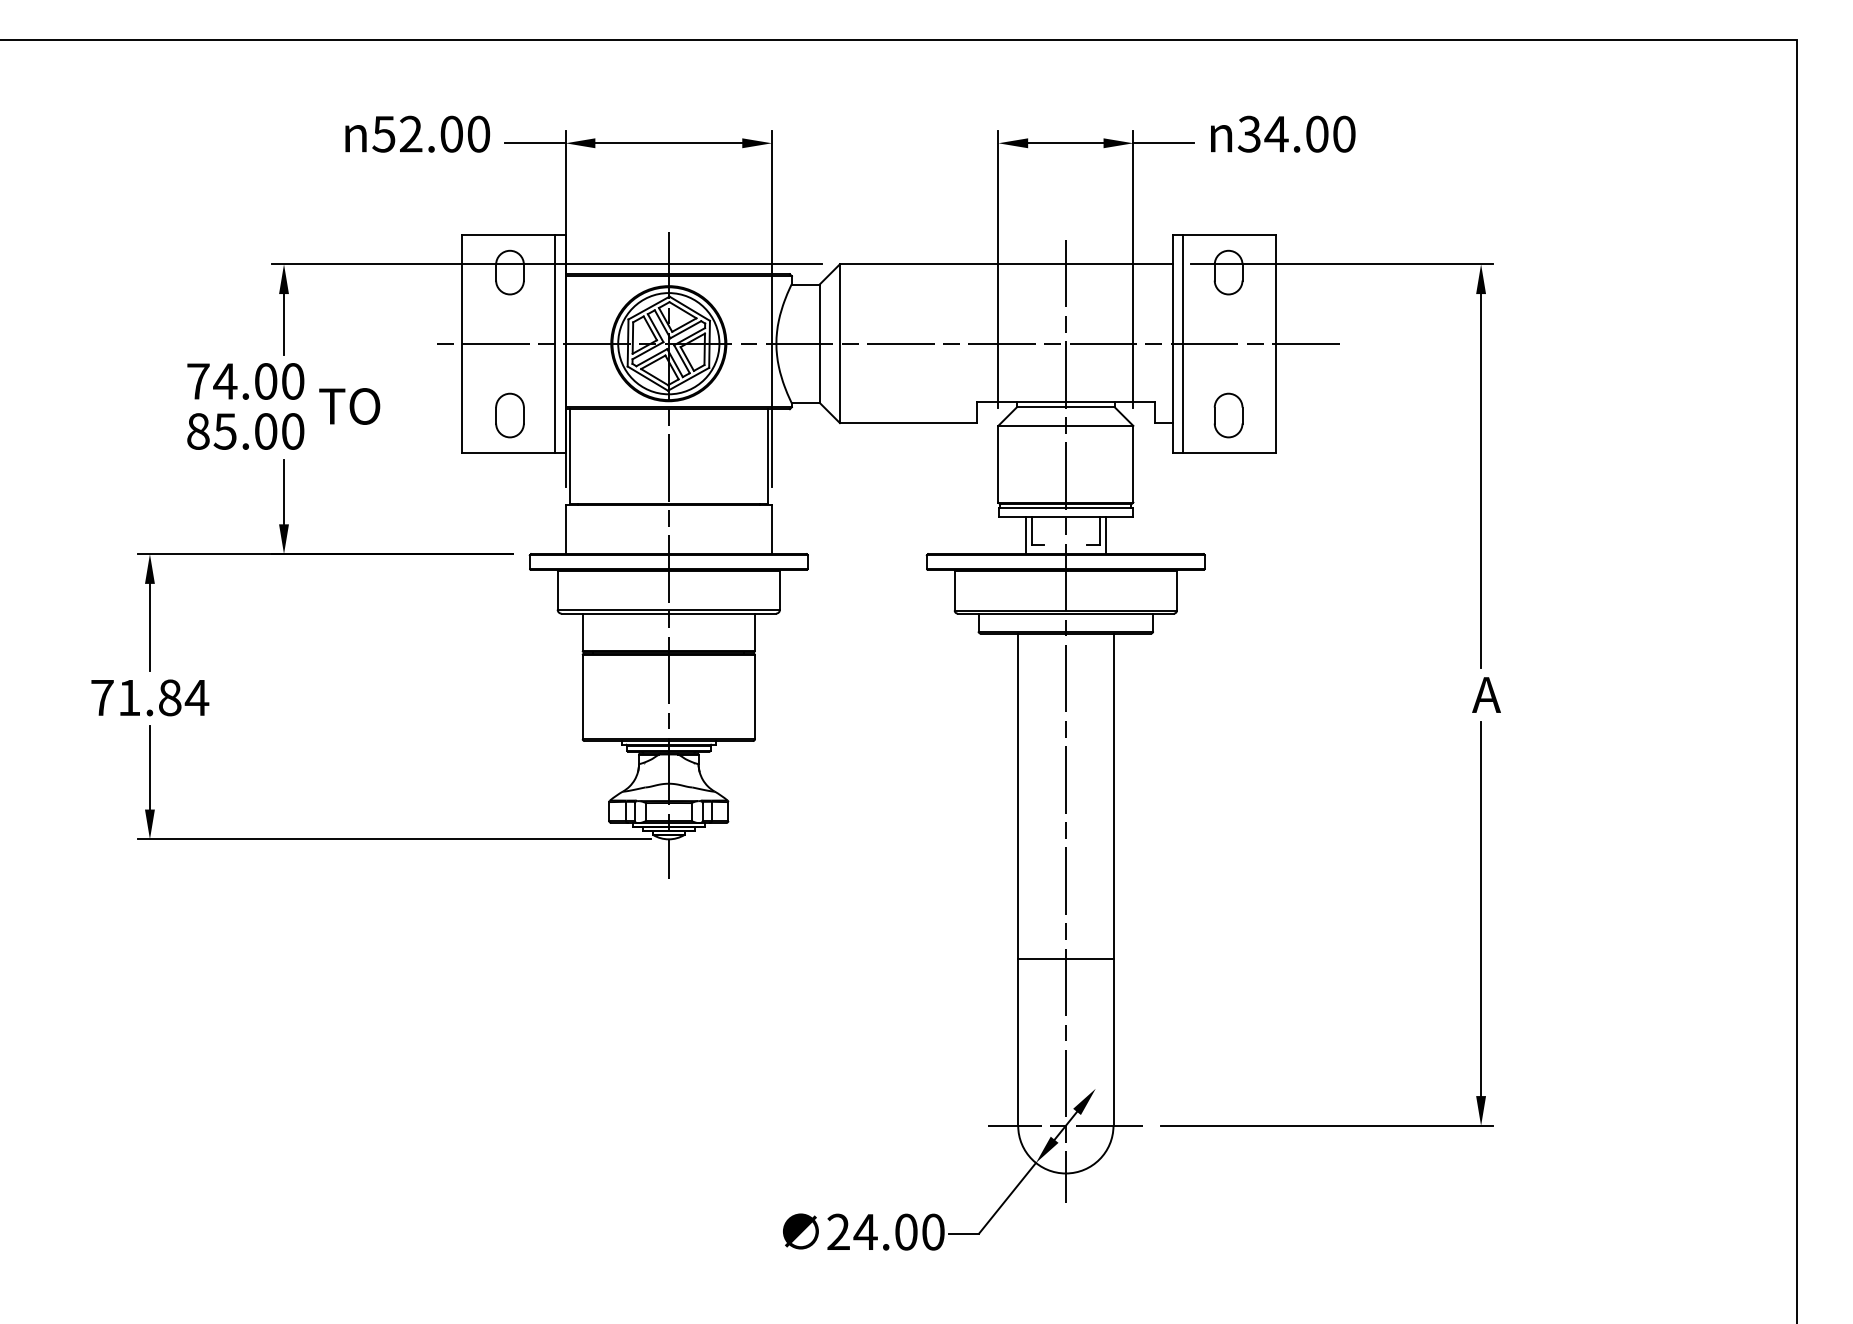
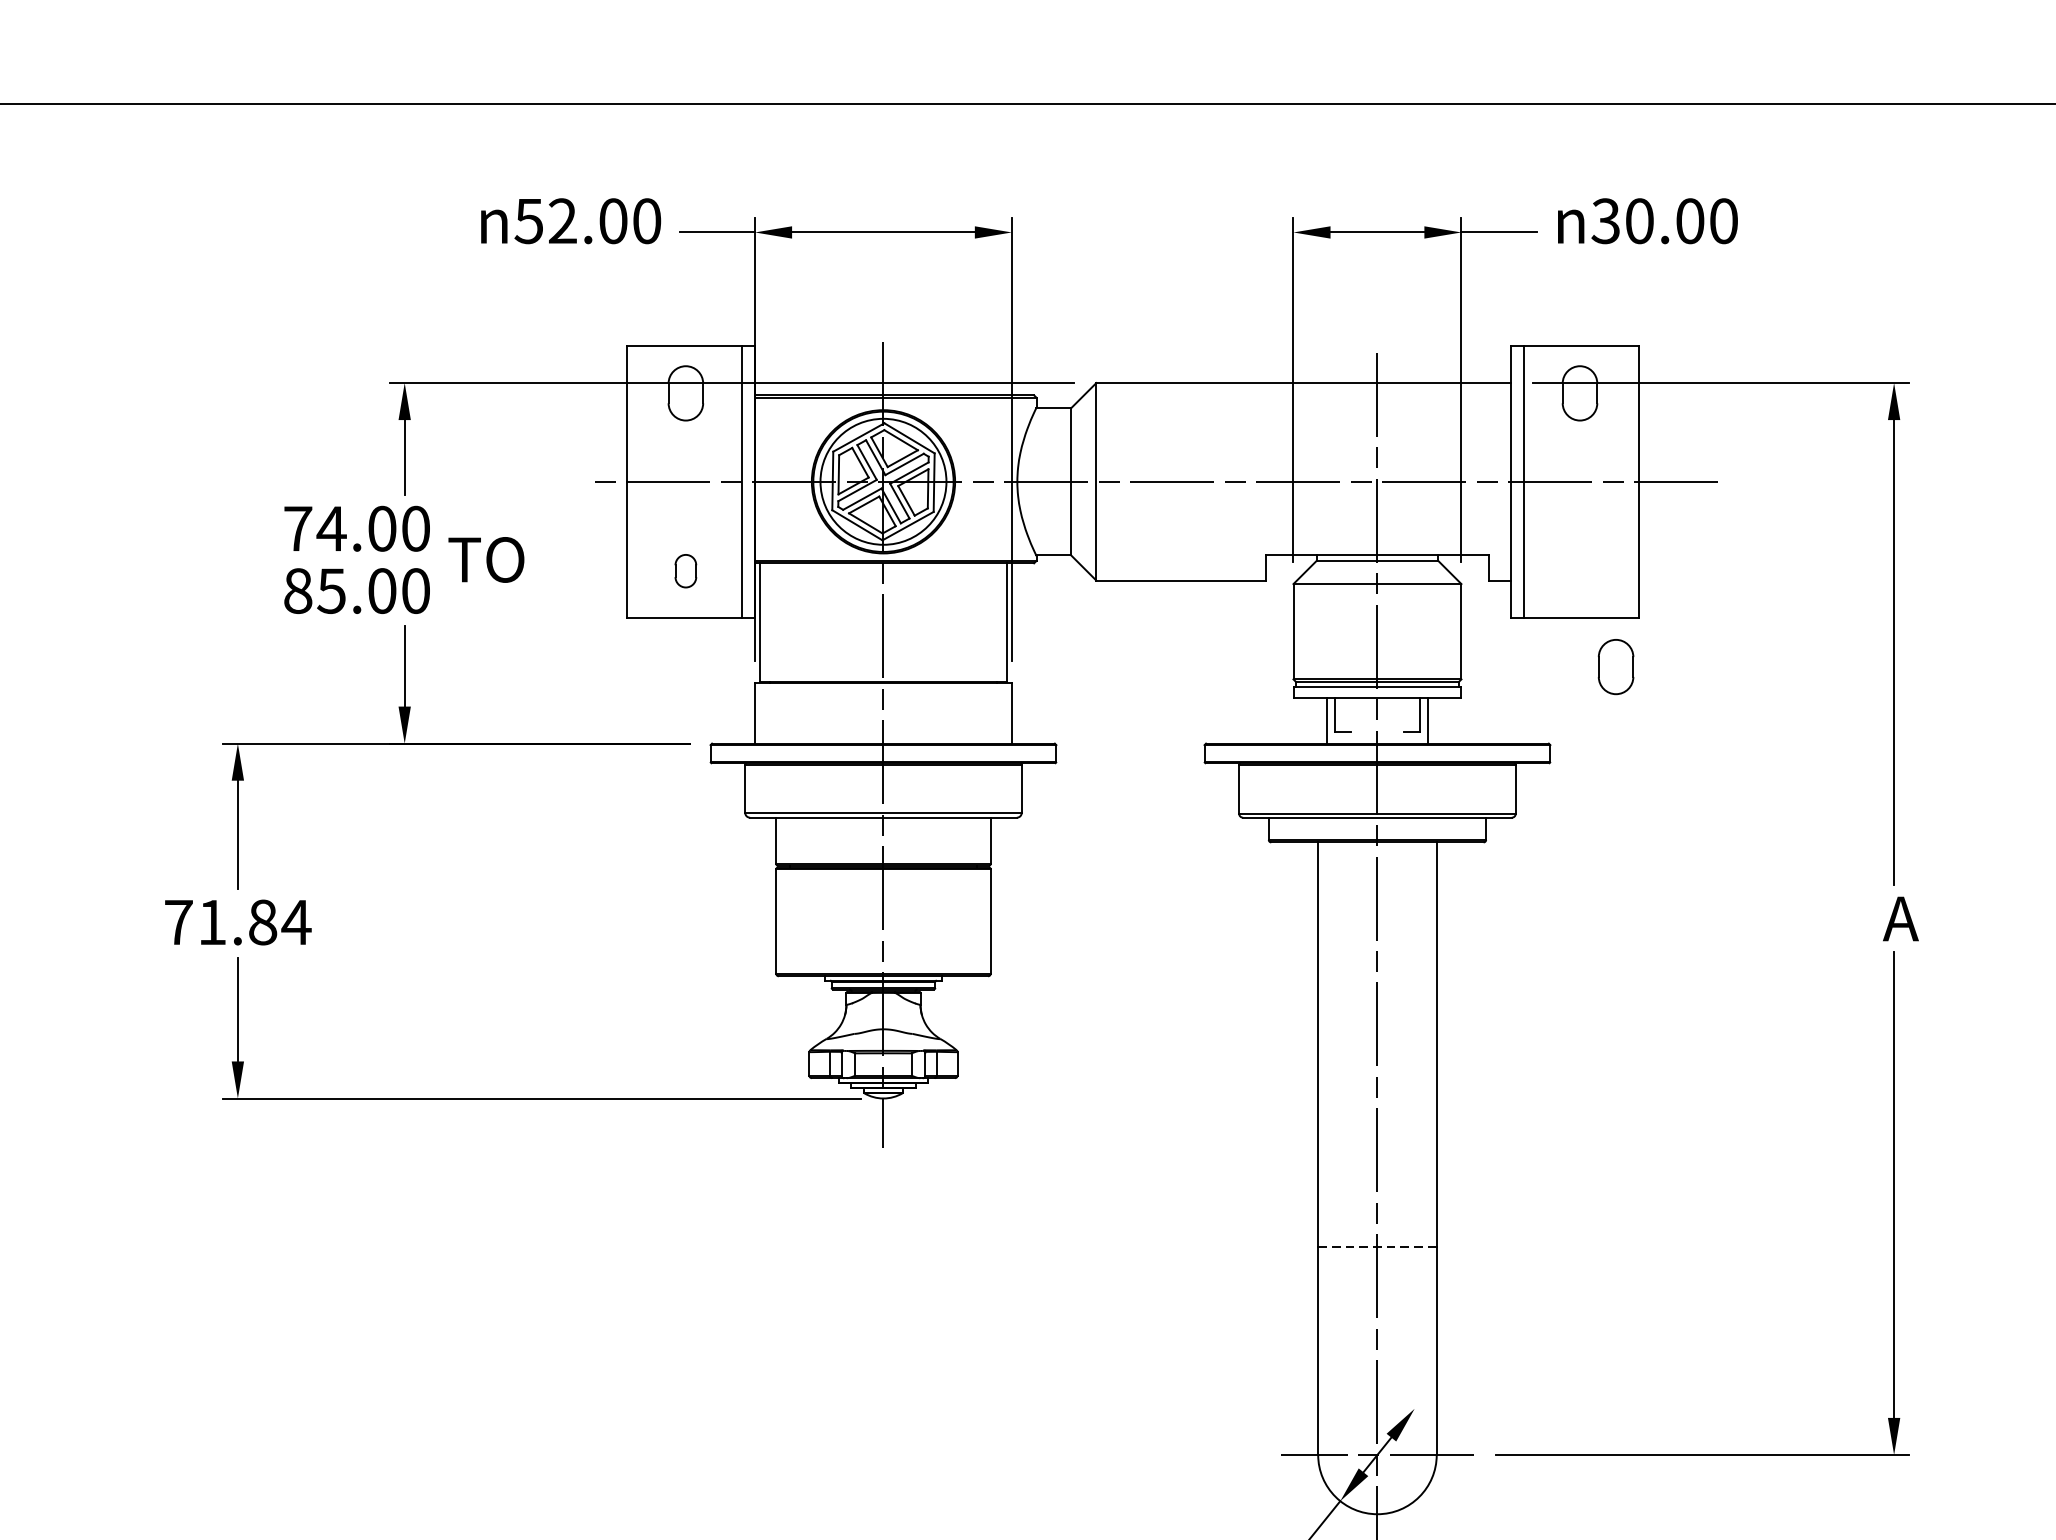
text: (1276, 133) -> (1639, 220), 34.00 -> 30.00
part: (509, 415) -> (685, 571), size x0.6
part: (1228, 415) -> (1615, 666), moved
line: (1065, 959) -> (1377, 1247), solid -> dashed

